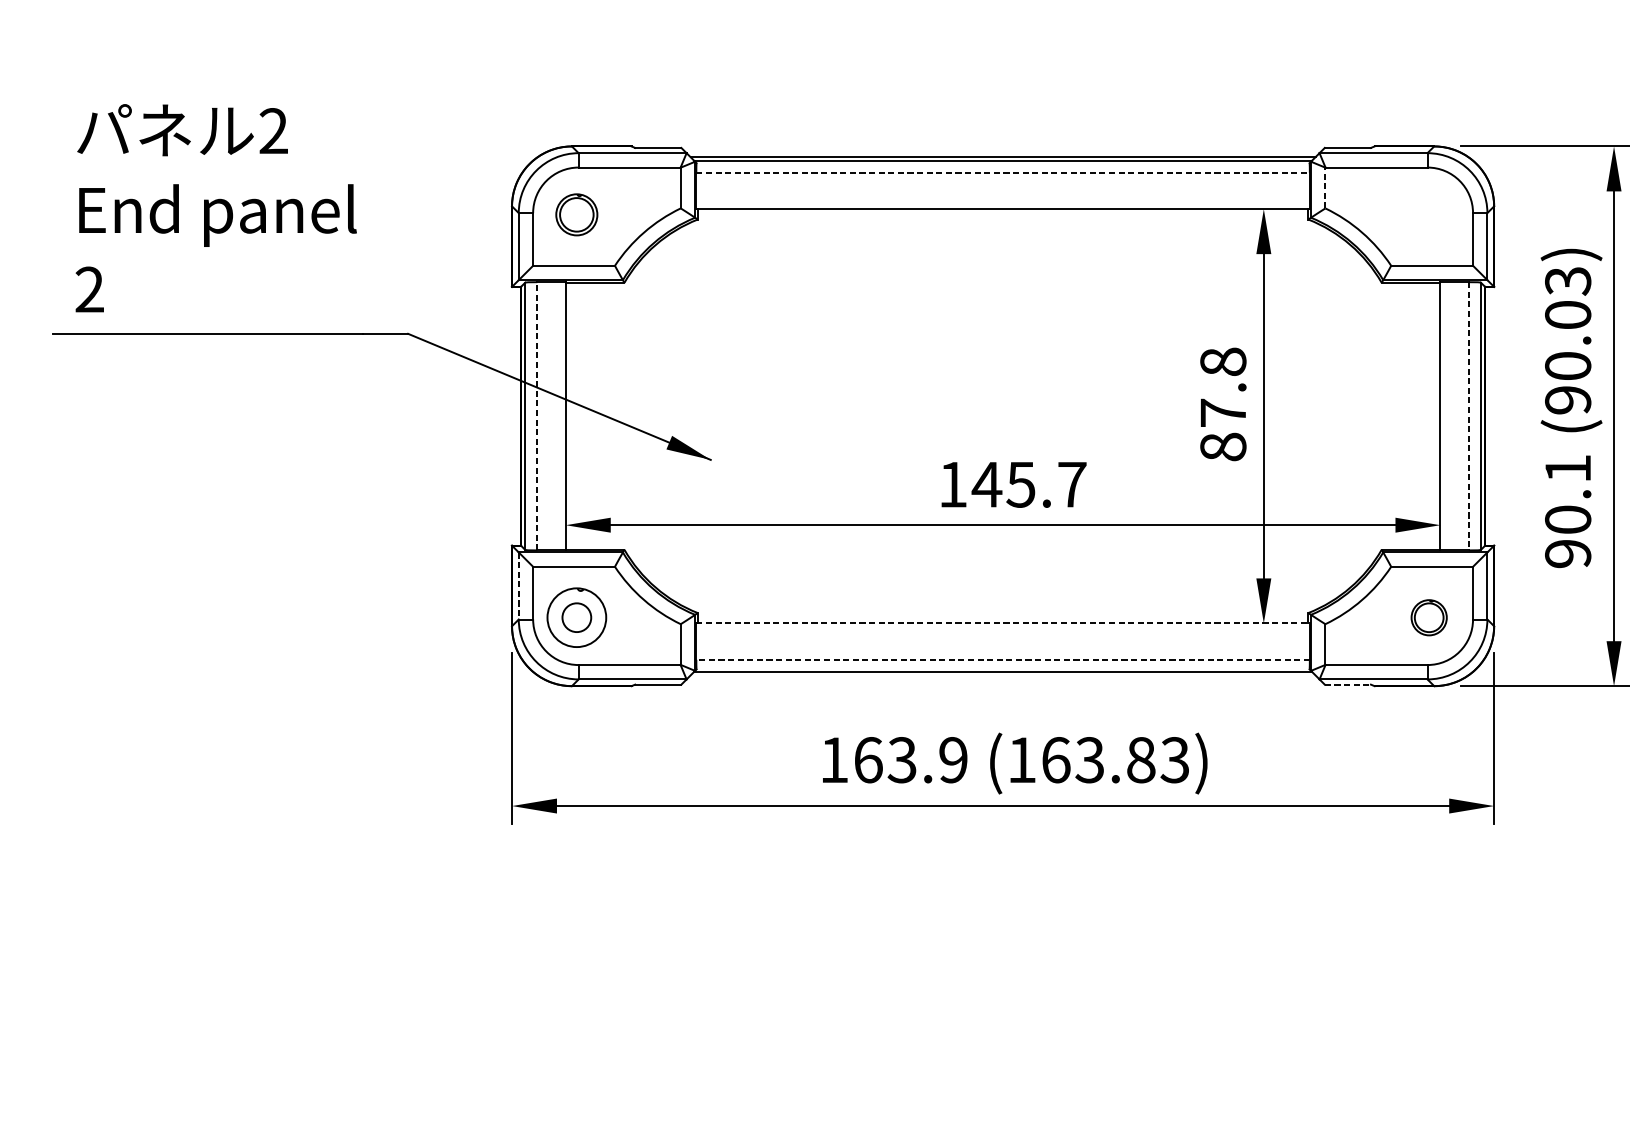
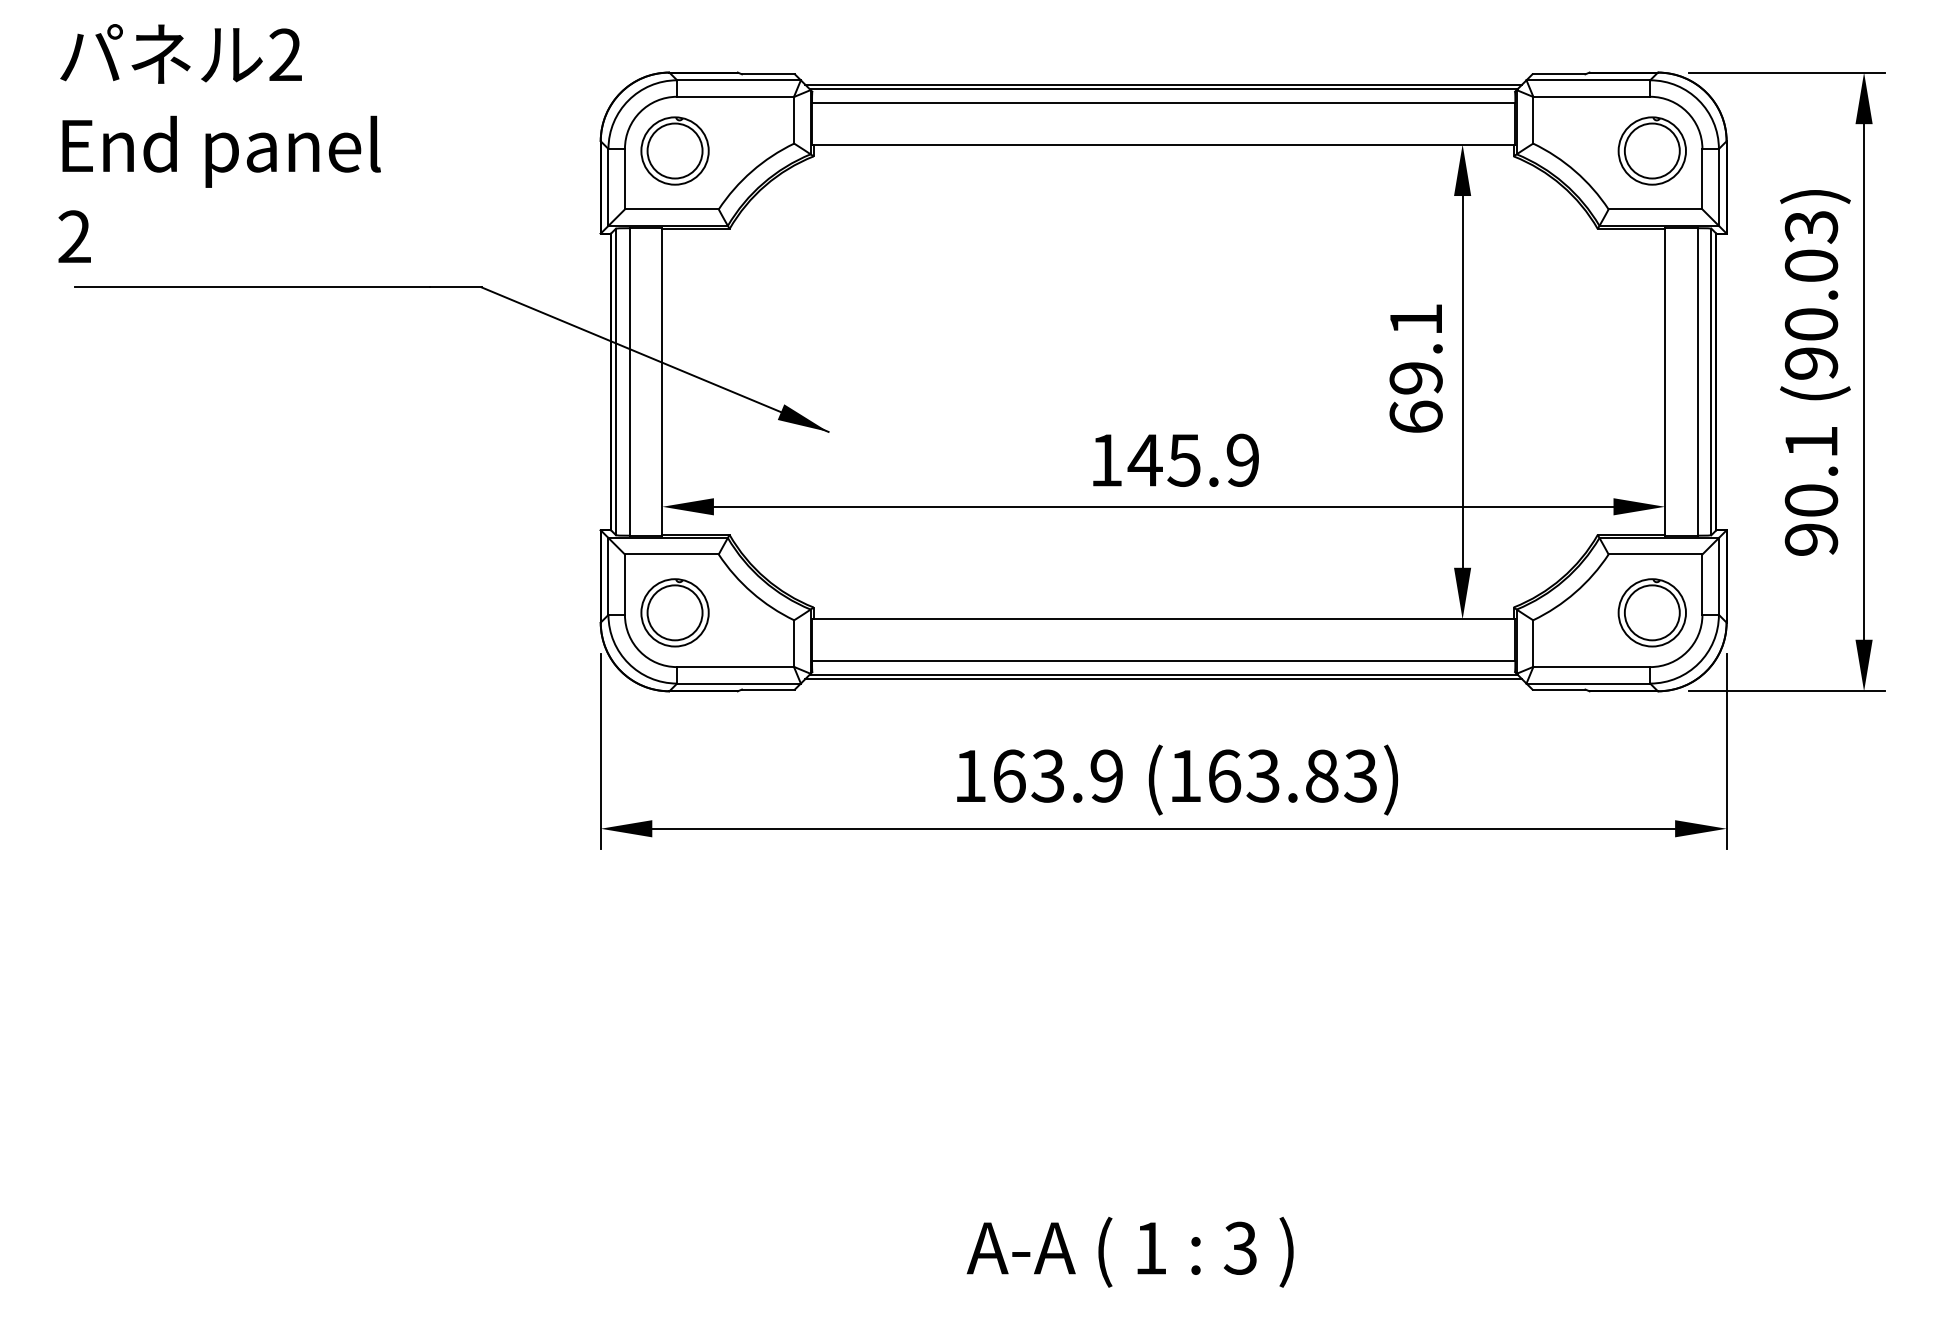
line: (1002, 172) -> (1163, 102), dashed -> solid
line: (1325, 187) -> (1533, 119), dashed -> solid
text: (216, 208) -> (219, 143), moved
part: (576, 214) -> (674, 150), size x1.43
part: (1428, 214) -> (1651, 150), added
text: (1222, 404) -> (1415, 368), 87.8 -> 69.1
line: (537, 415) -> (629, 381), dashed -> solid
line: (1468, 415) -> (1697, 381), dashed -> solid
text: (1071, 483) -> (1242, 459), 145.7 -> 145.9
line: (518, 586) -> (608, 576), dashed -> solid
circle: (576, 617) -> (674, 612), size x1.67
part: (1428, 617) -> (1651, 612), size x1.67
line: (1002, 623) -> (1163, 619), dashed -> solid
line: (1002, 660) -> (1163, 661), dashed -> solid
line: (1002, 675) -> (1163, 679), added
line: (1348, 684) -> (1559, 689), dashed -> solid

